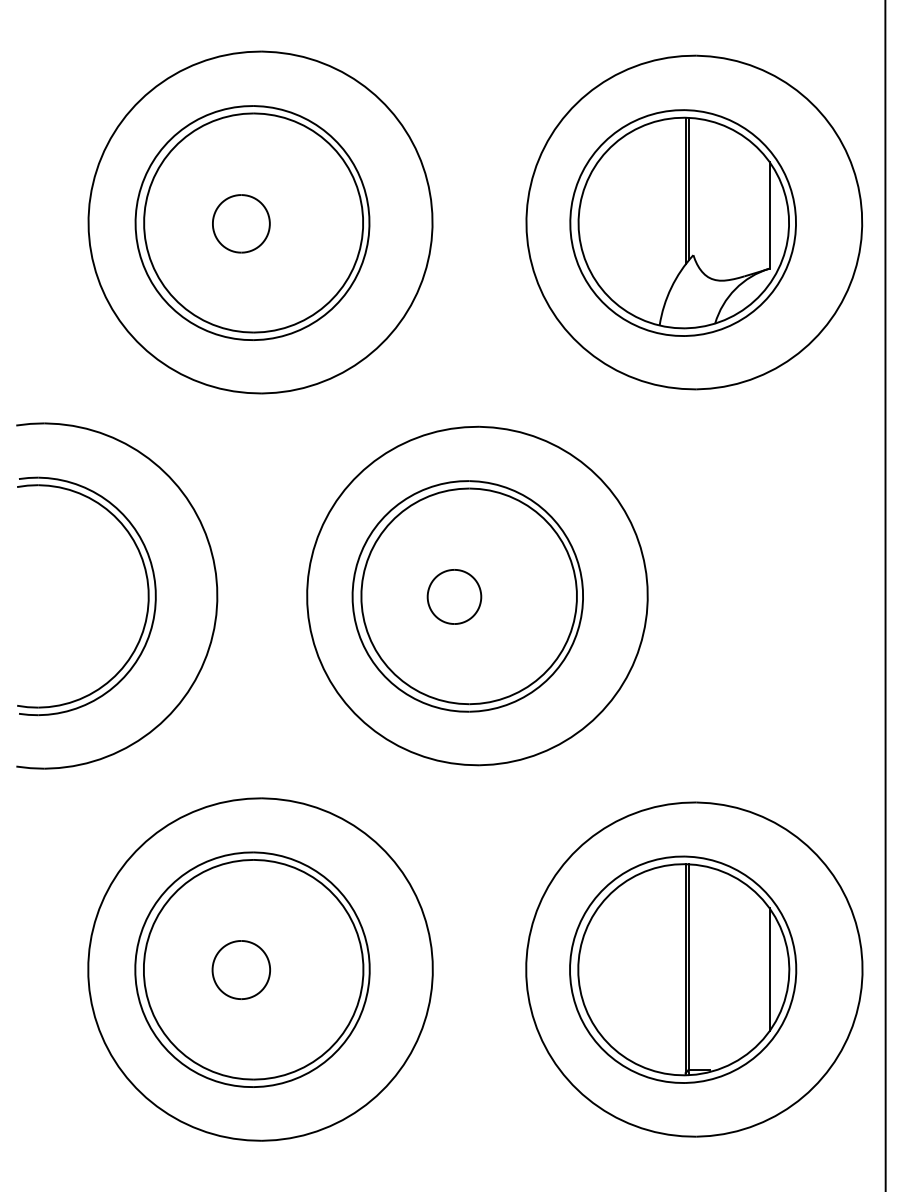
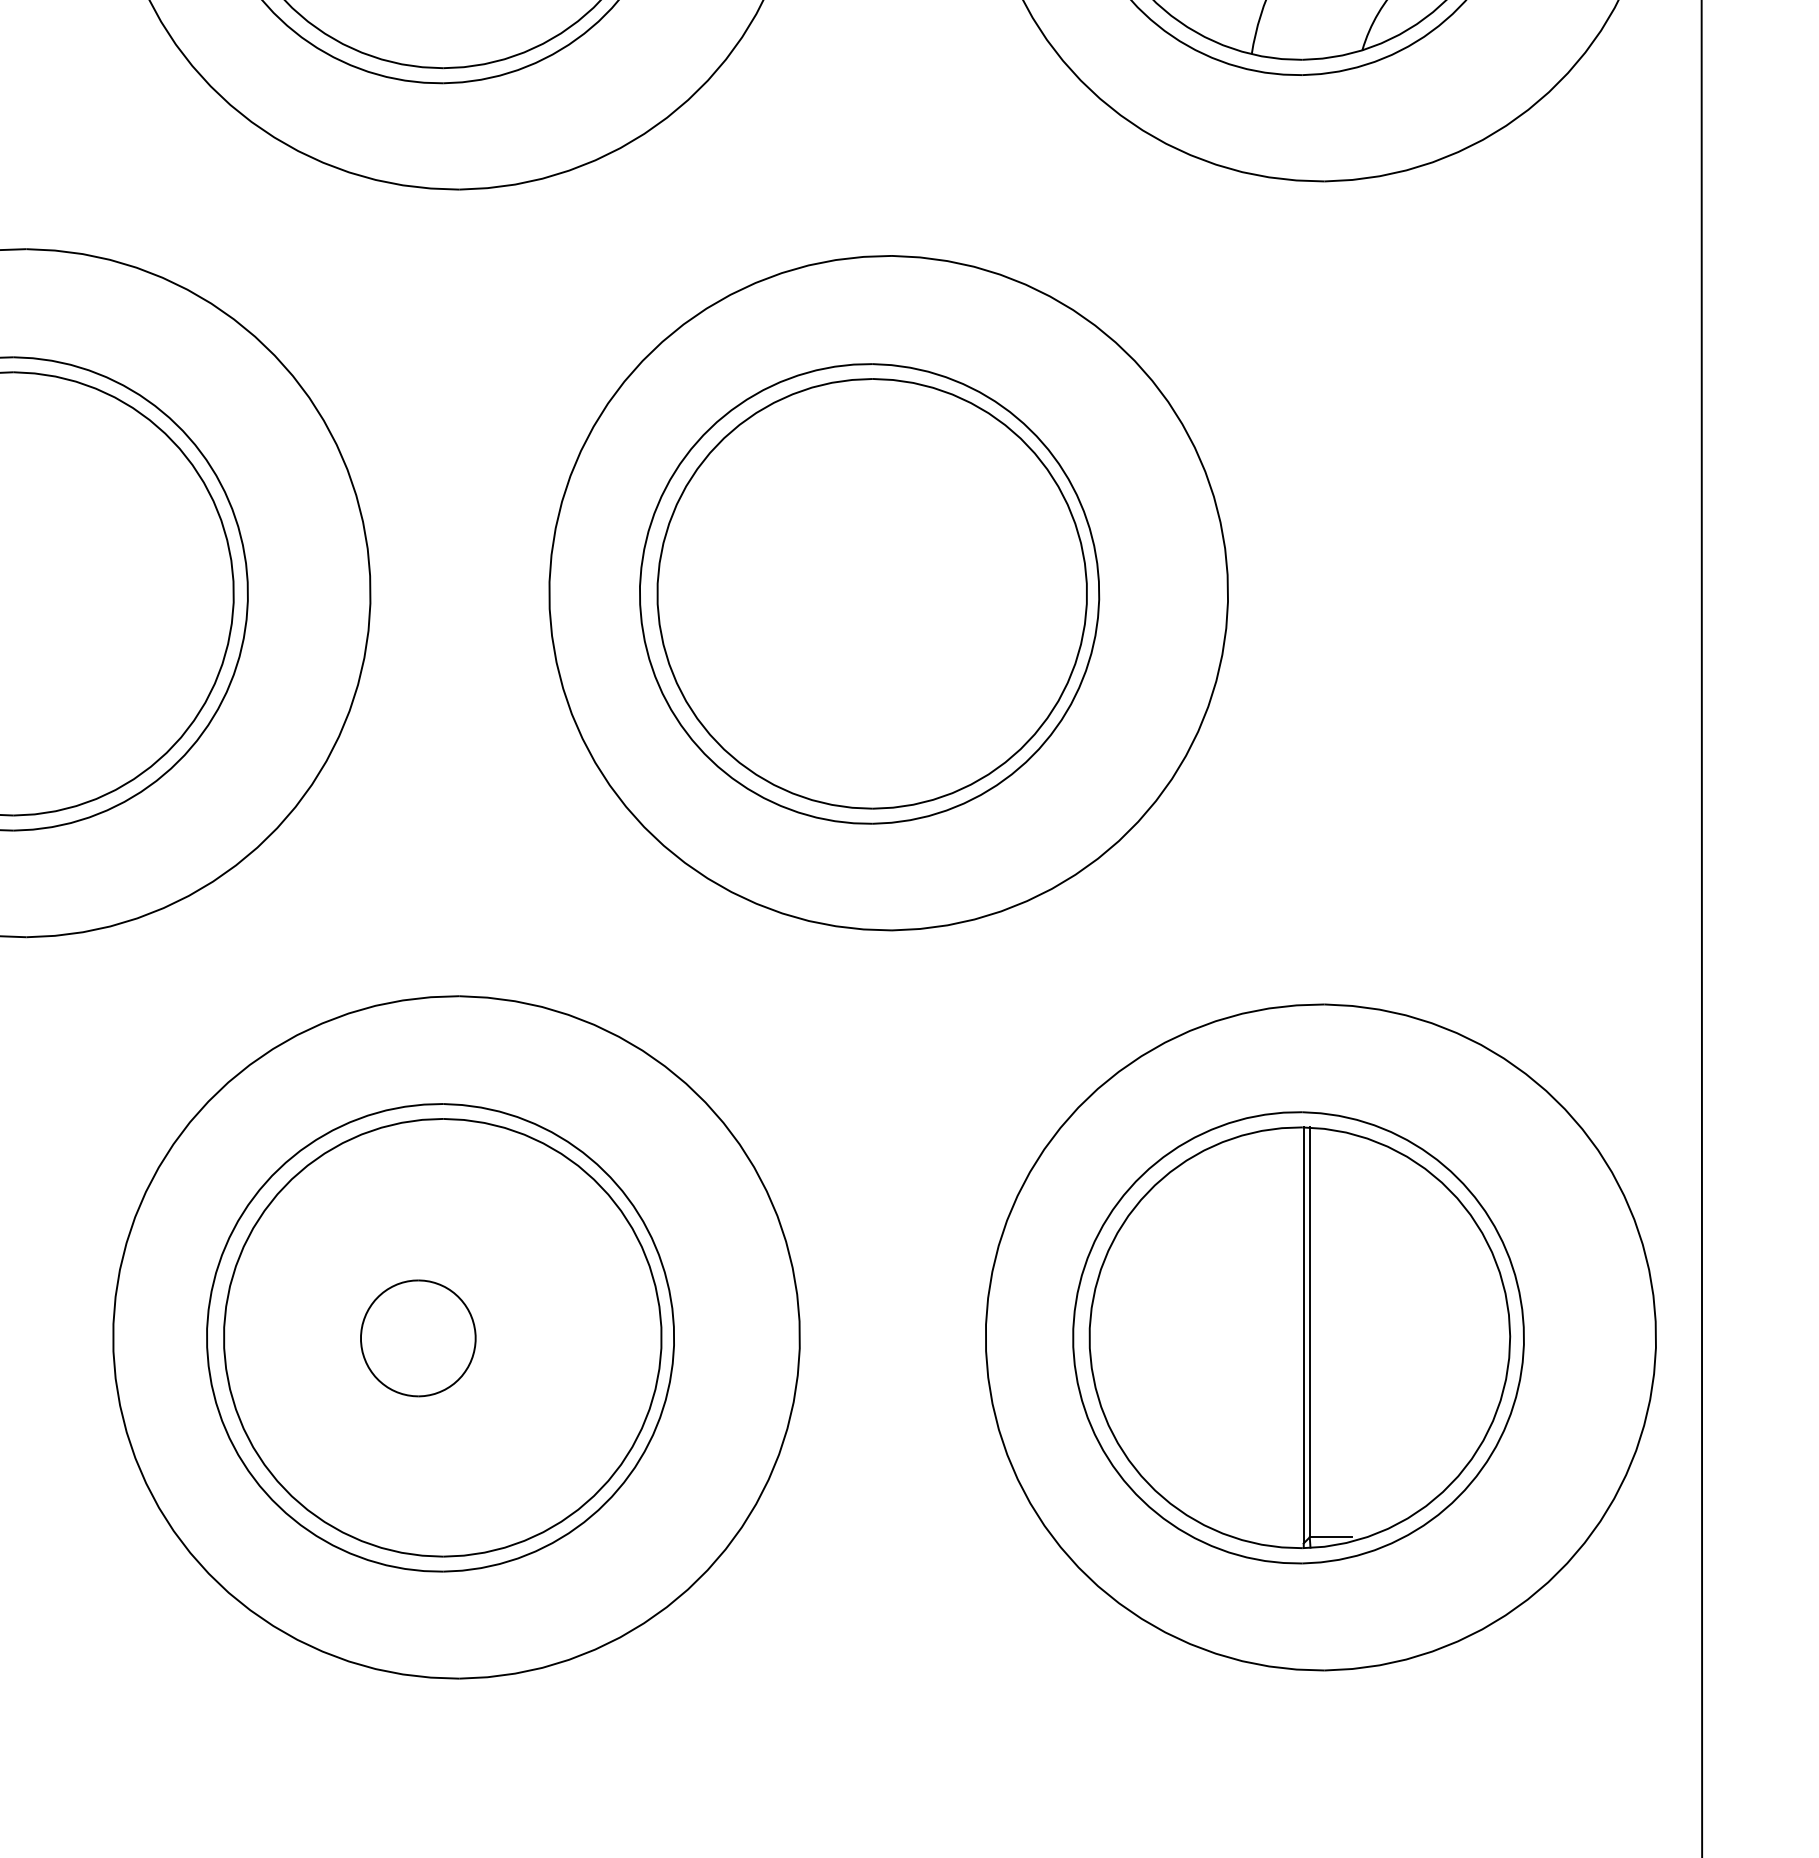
part: (454, 596) -> (842, 594), removed
line: (769, 969) -> (1470, 1337), removed

